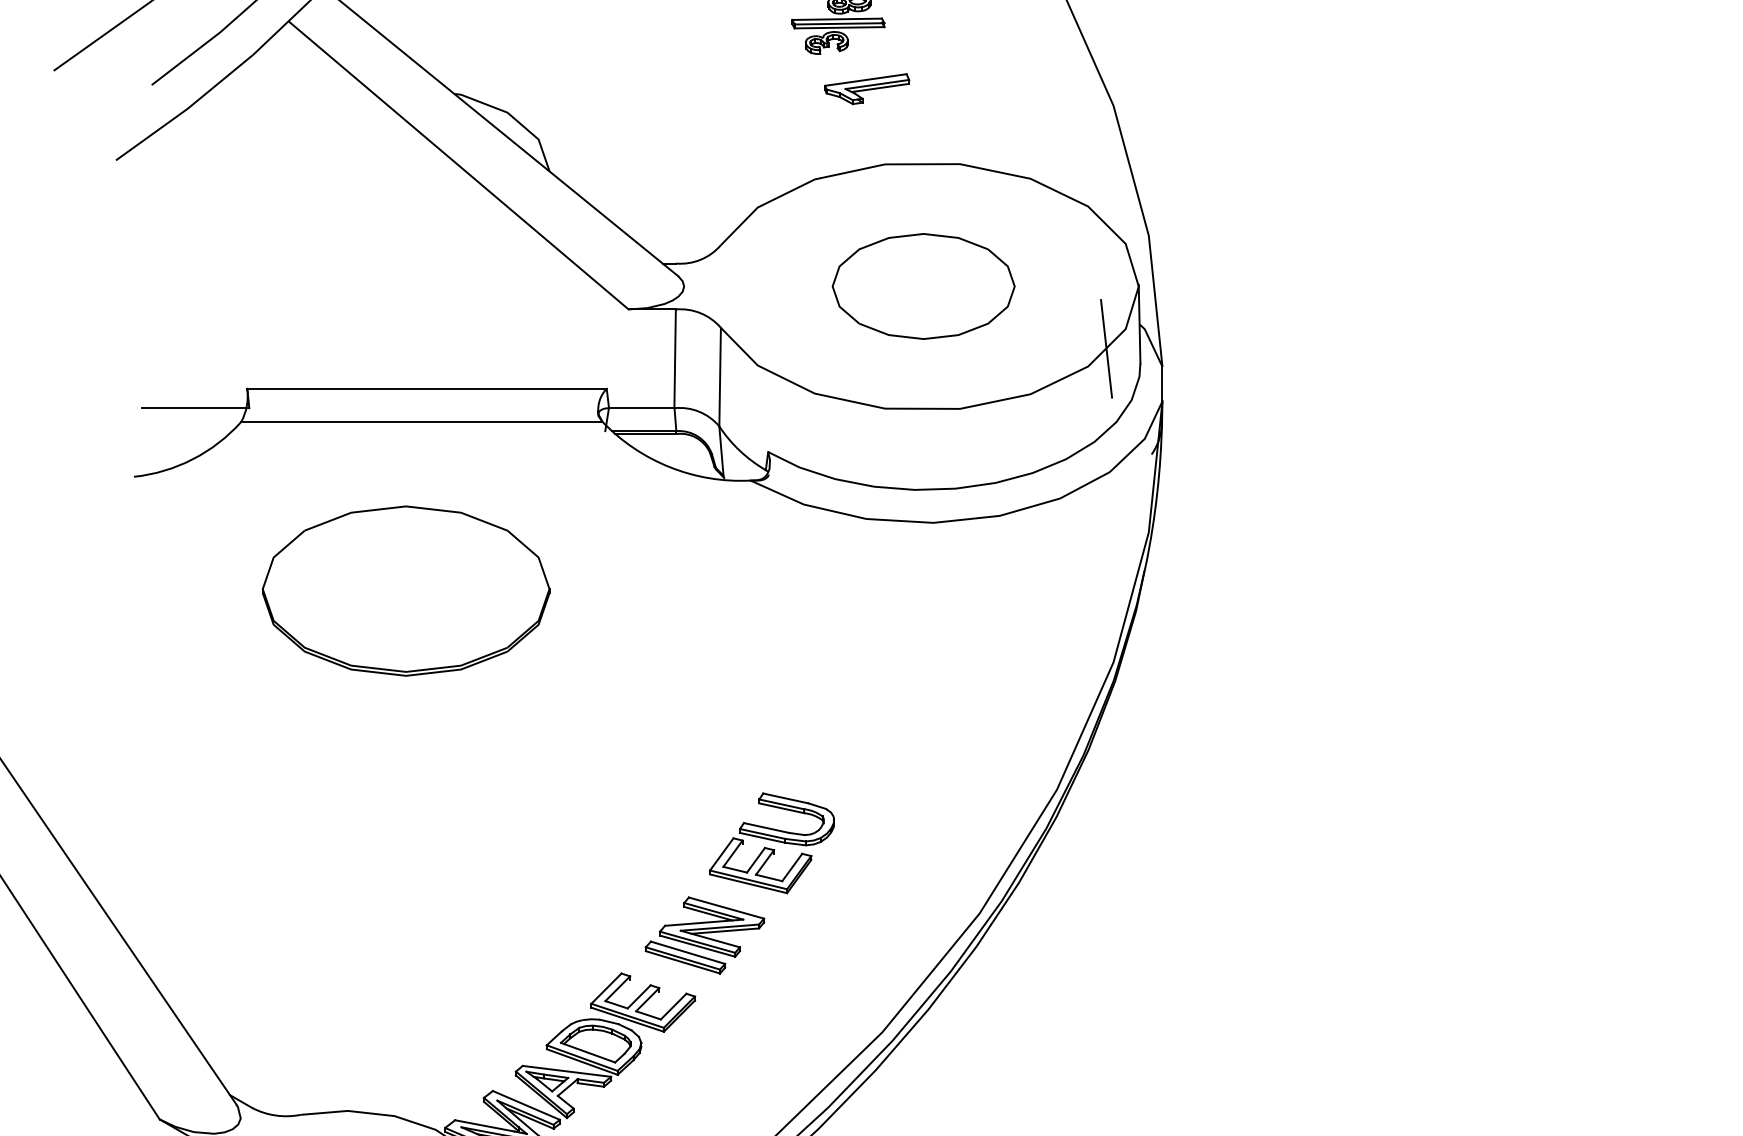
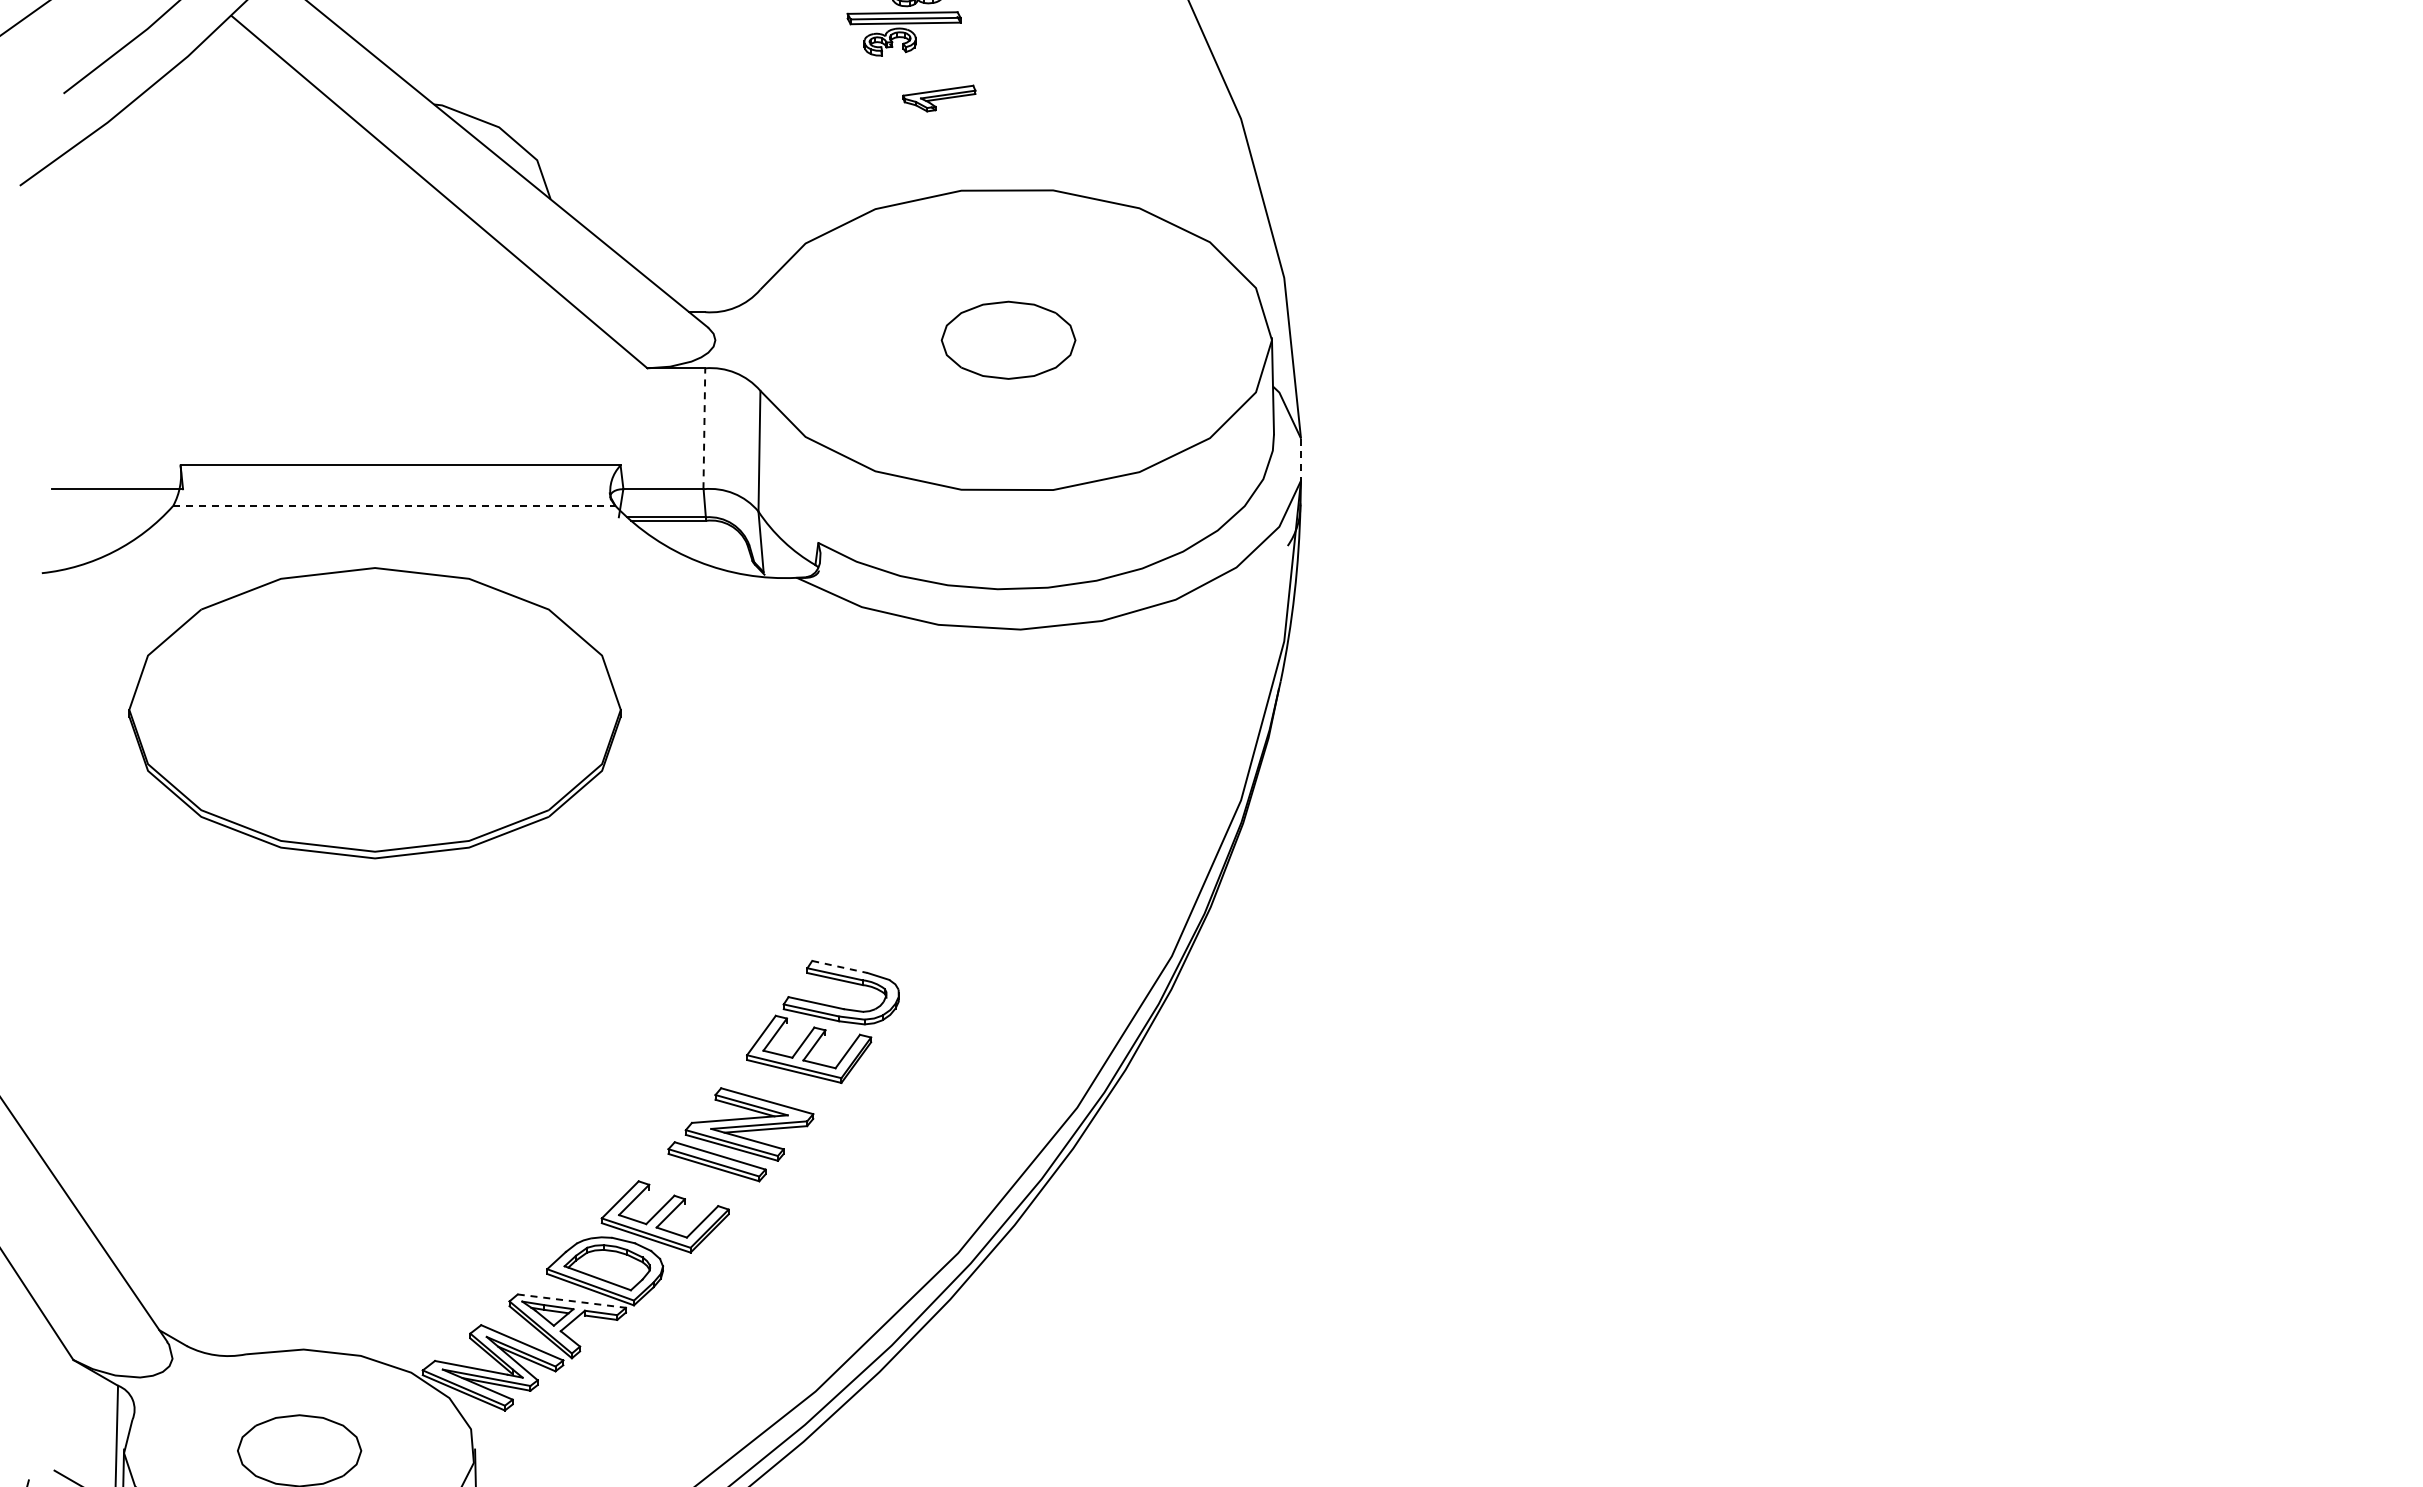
part: (867, 89) -> (939, 98), size x0.7
part: (923, 286) -> (1008, 340), size x0.6
line: (1106, 348) -> (1232, 416), removed
line: (675, 358) -> (704, 428), solid -> dashed
line: (1162, 384) -> (1301, 460), solid -> dashed
line: (422, 421) -> (394, 505), solid -> dashed
part: (405, 590) -> (374, 712), size x1.4
line: (786, 798) -> (840, 967), solid -> dashed
line: (566, 1071) -> (571, 1301), solid -> dashed

